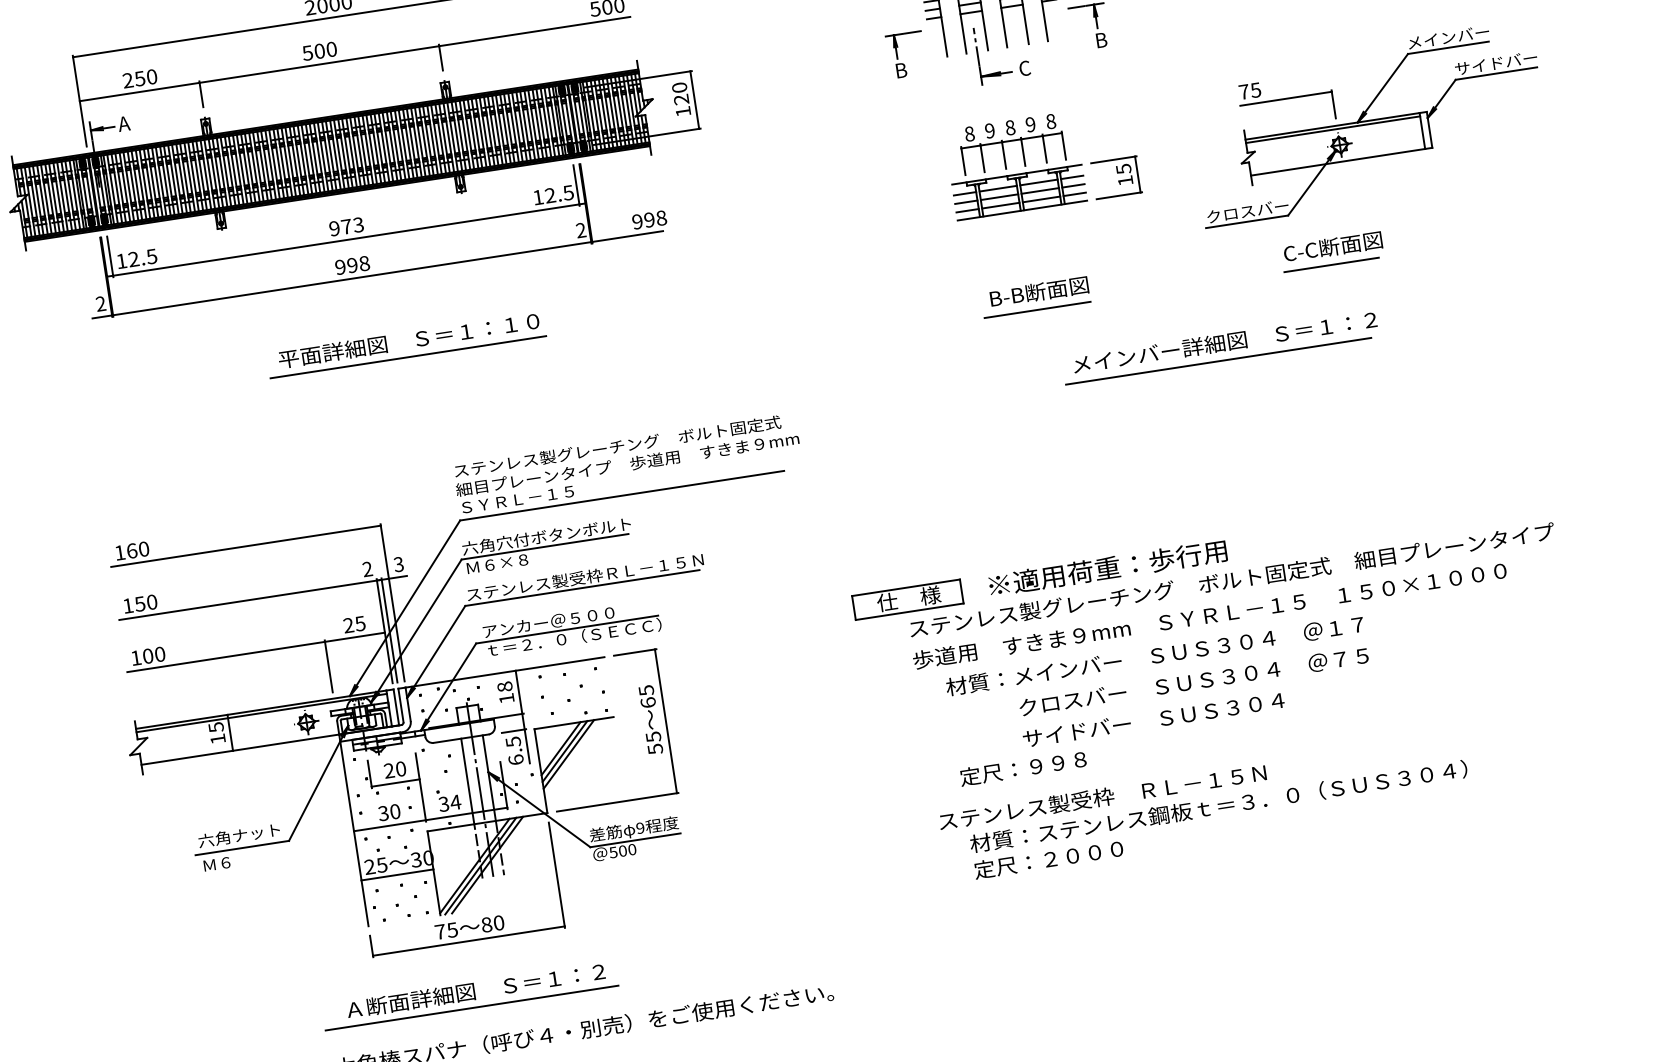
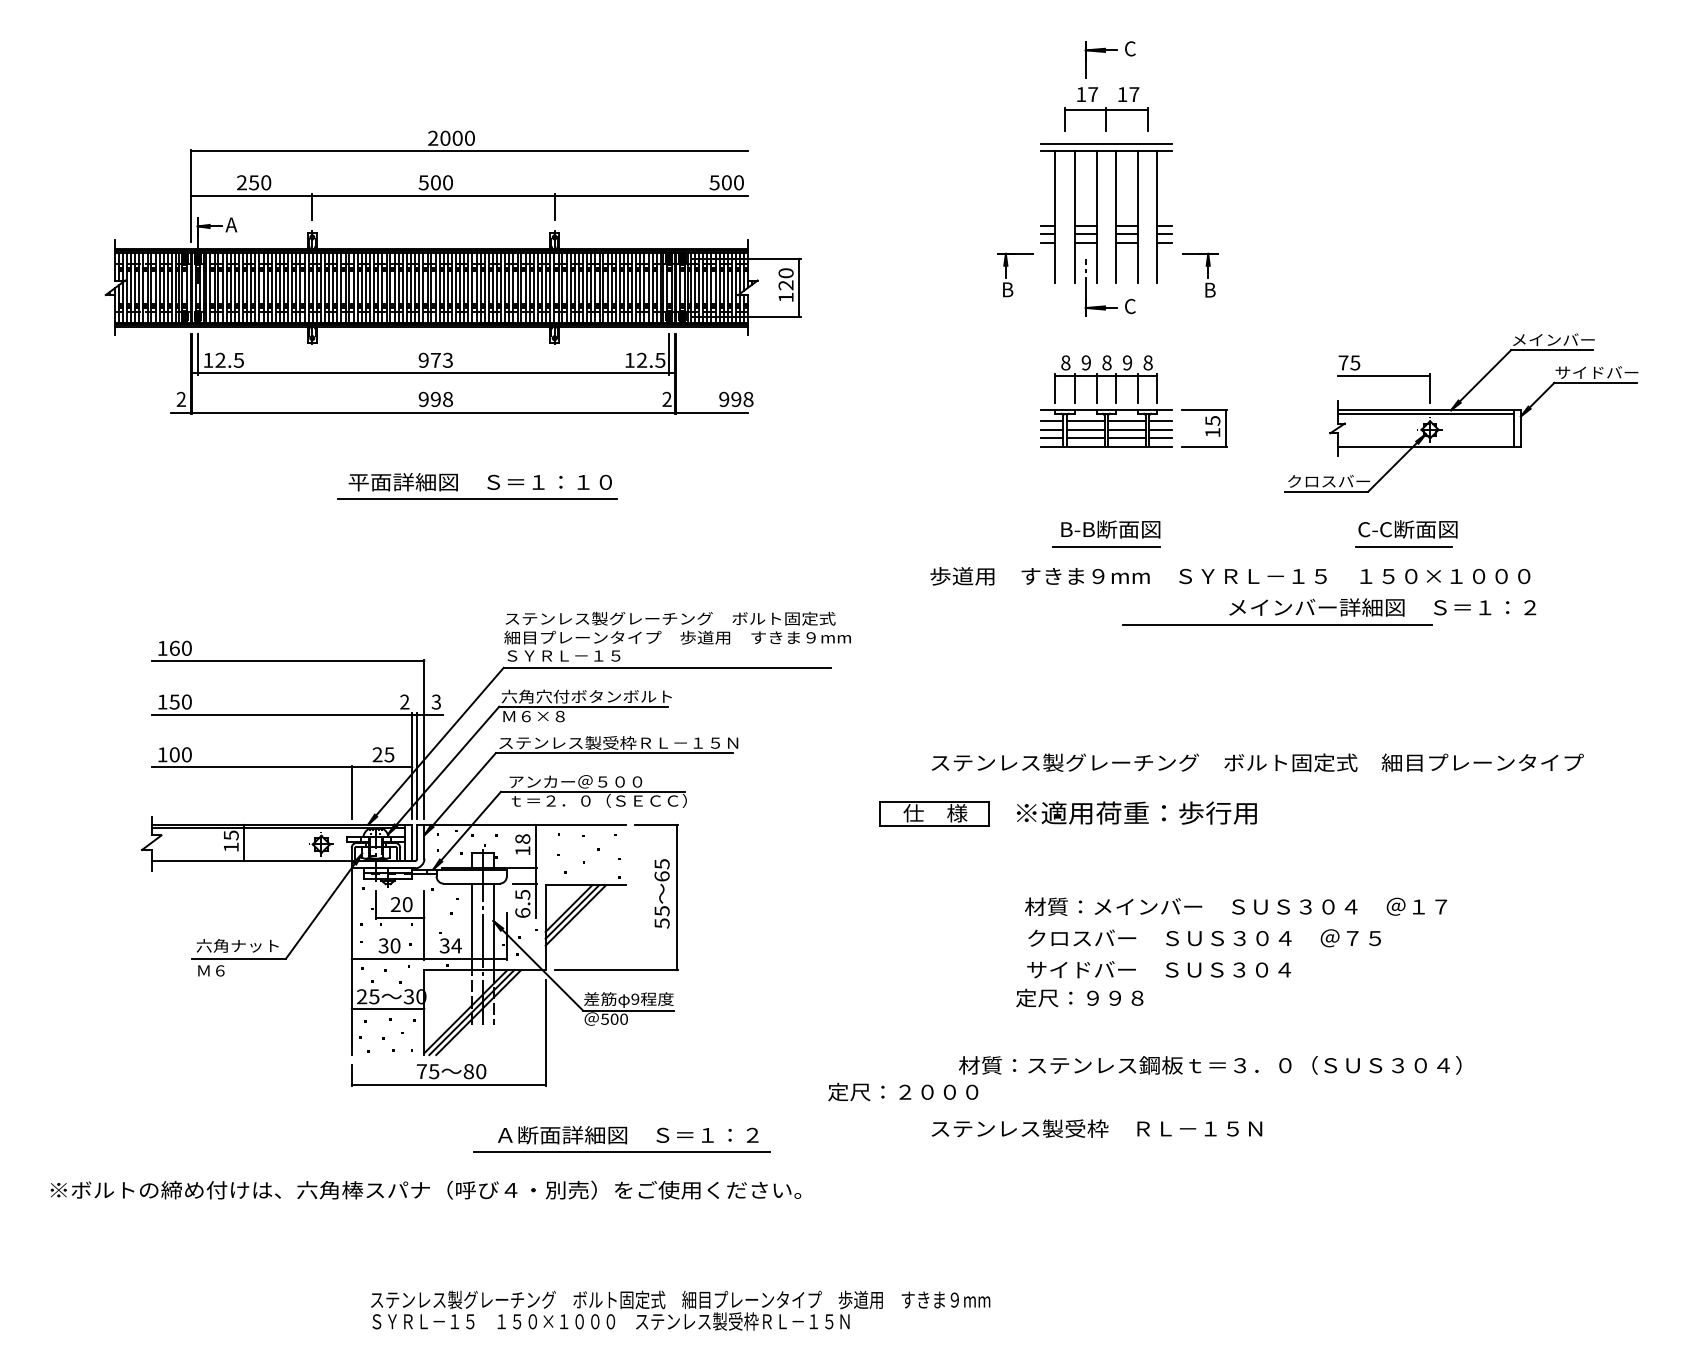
text: (1224, 342) -> (1382, 607), moved
text: (1231, 580) -> (1257, 762), moved
text: (1210, 615) -> (1230, 576), moved
text: (1155, 655) -> (1236, 906), moved
text: (1022, 767) -> (1079, 997), moved
text: (1102, 797) -> (1096, 1128), moved
text: (1048, 858) -> (903, 1091), moved
part: (470, 996) -> (621, 1139), moved

